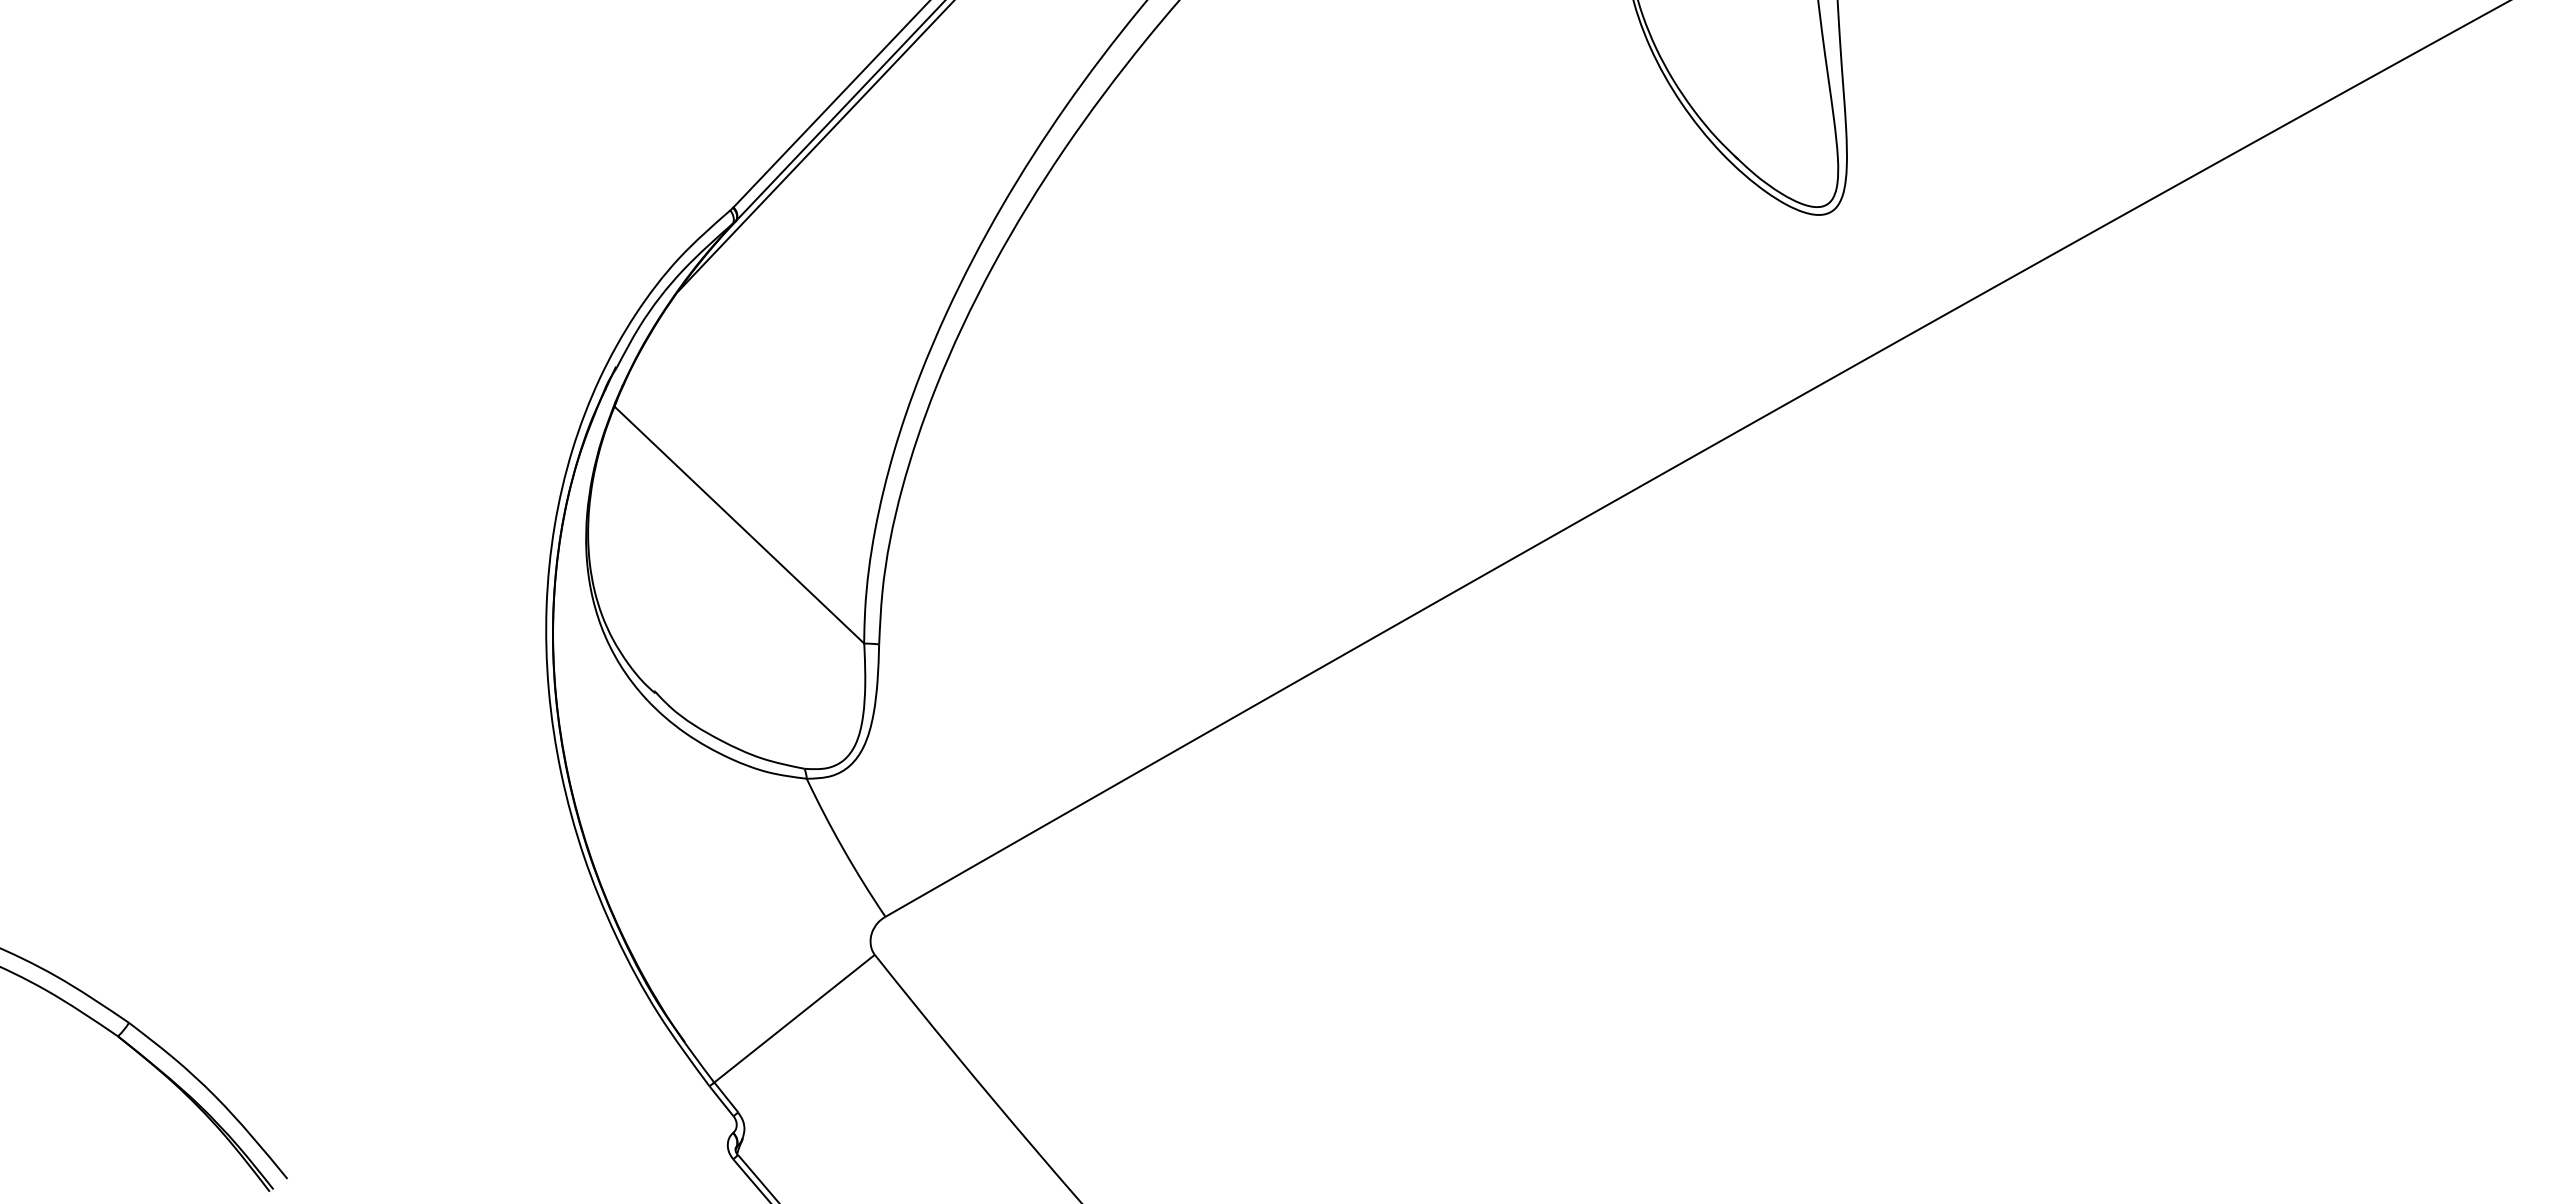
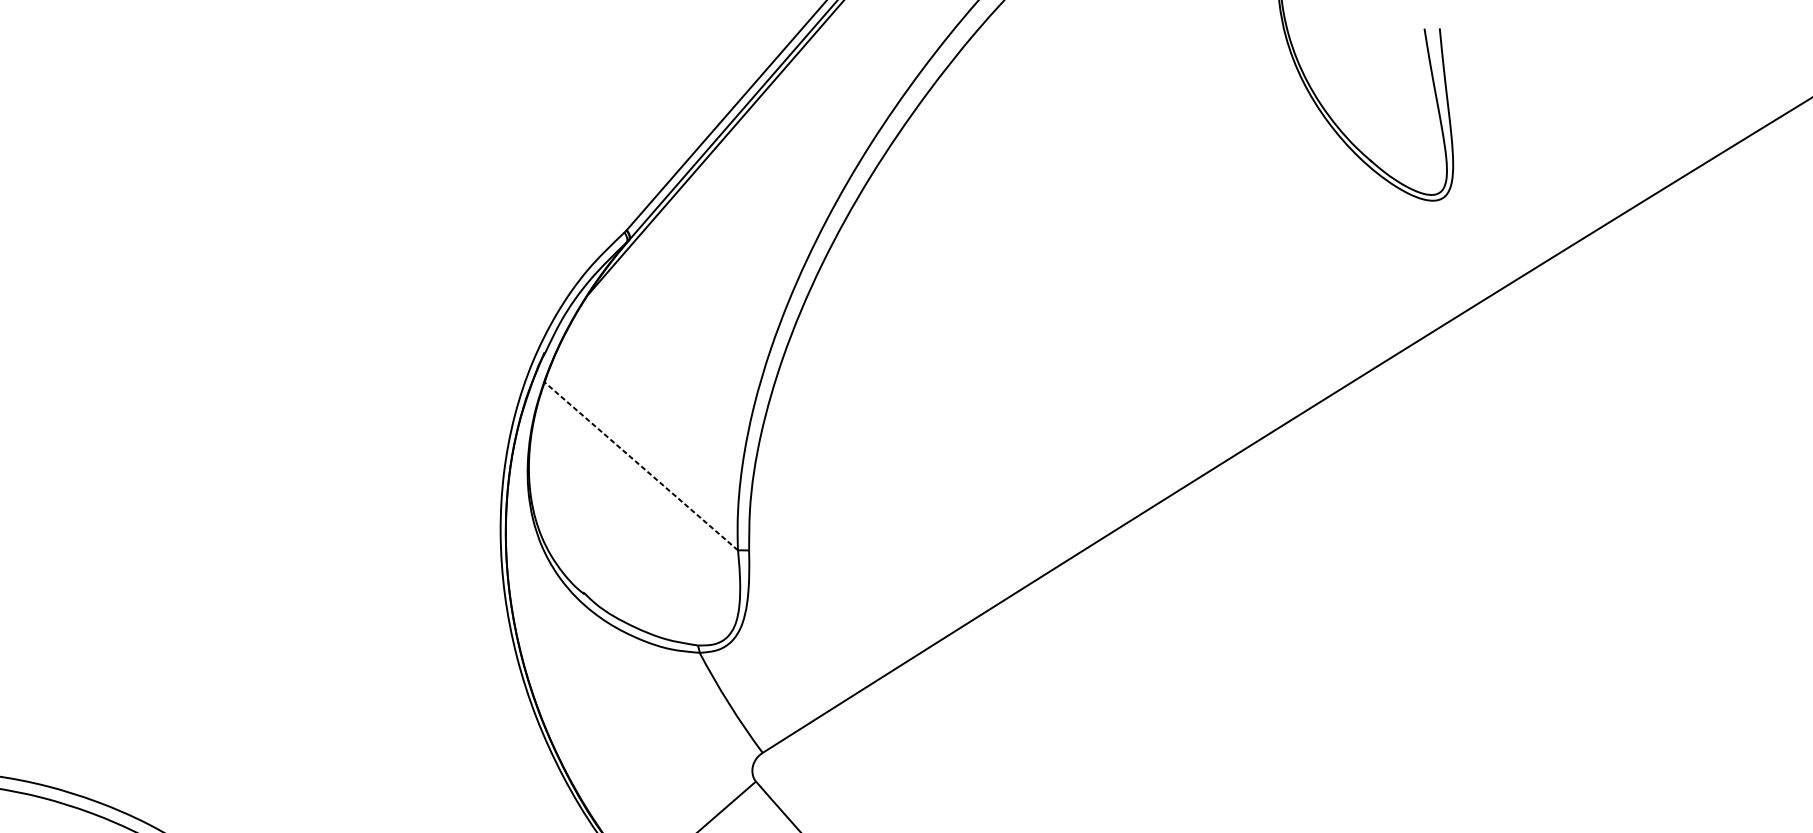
line: (739, 525) -> (641, 466), solid -> dashed

